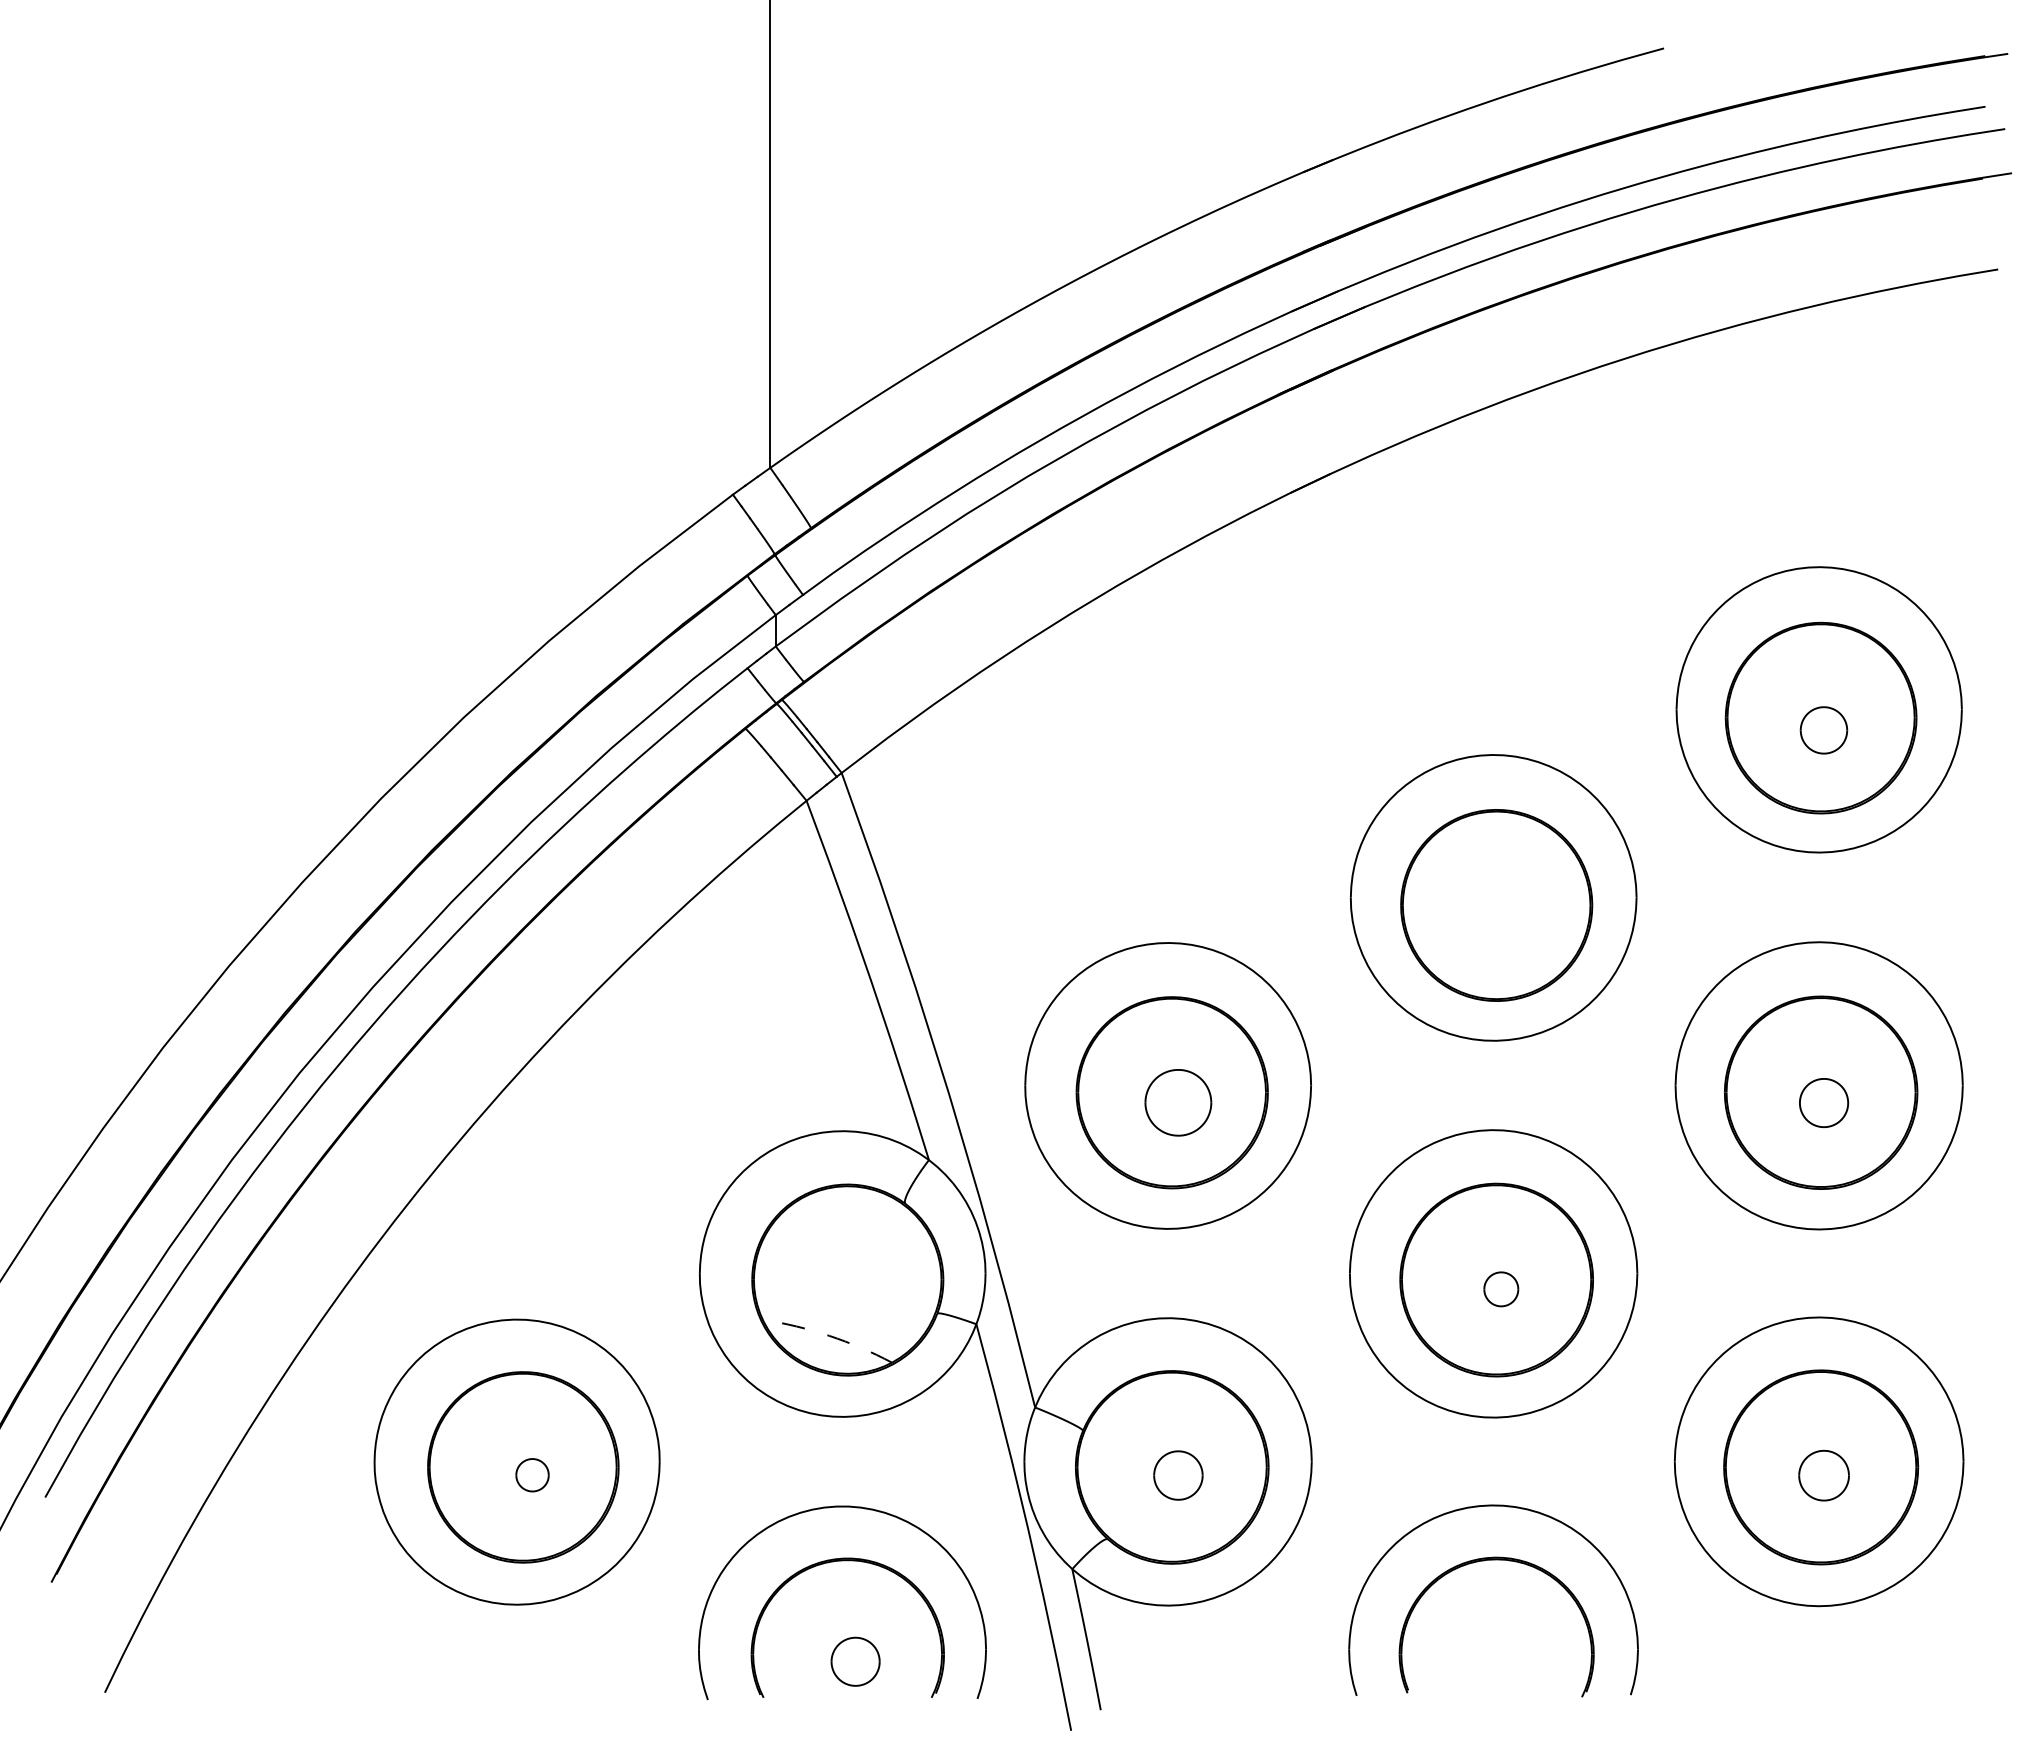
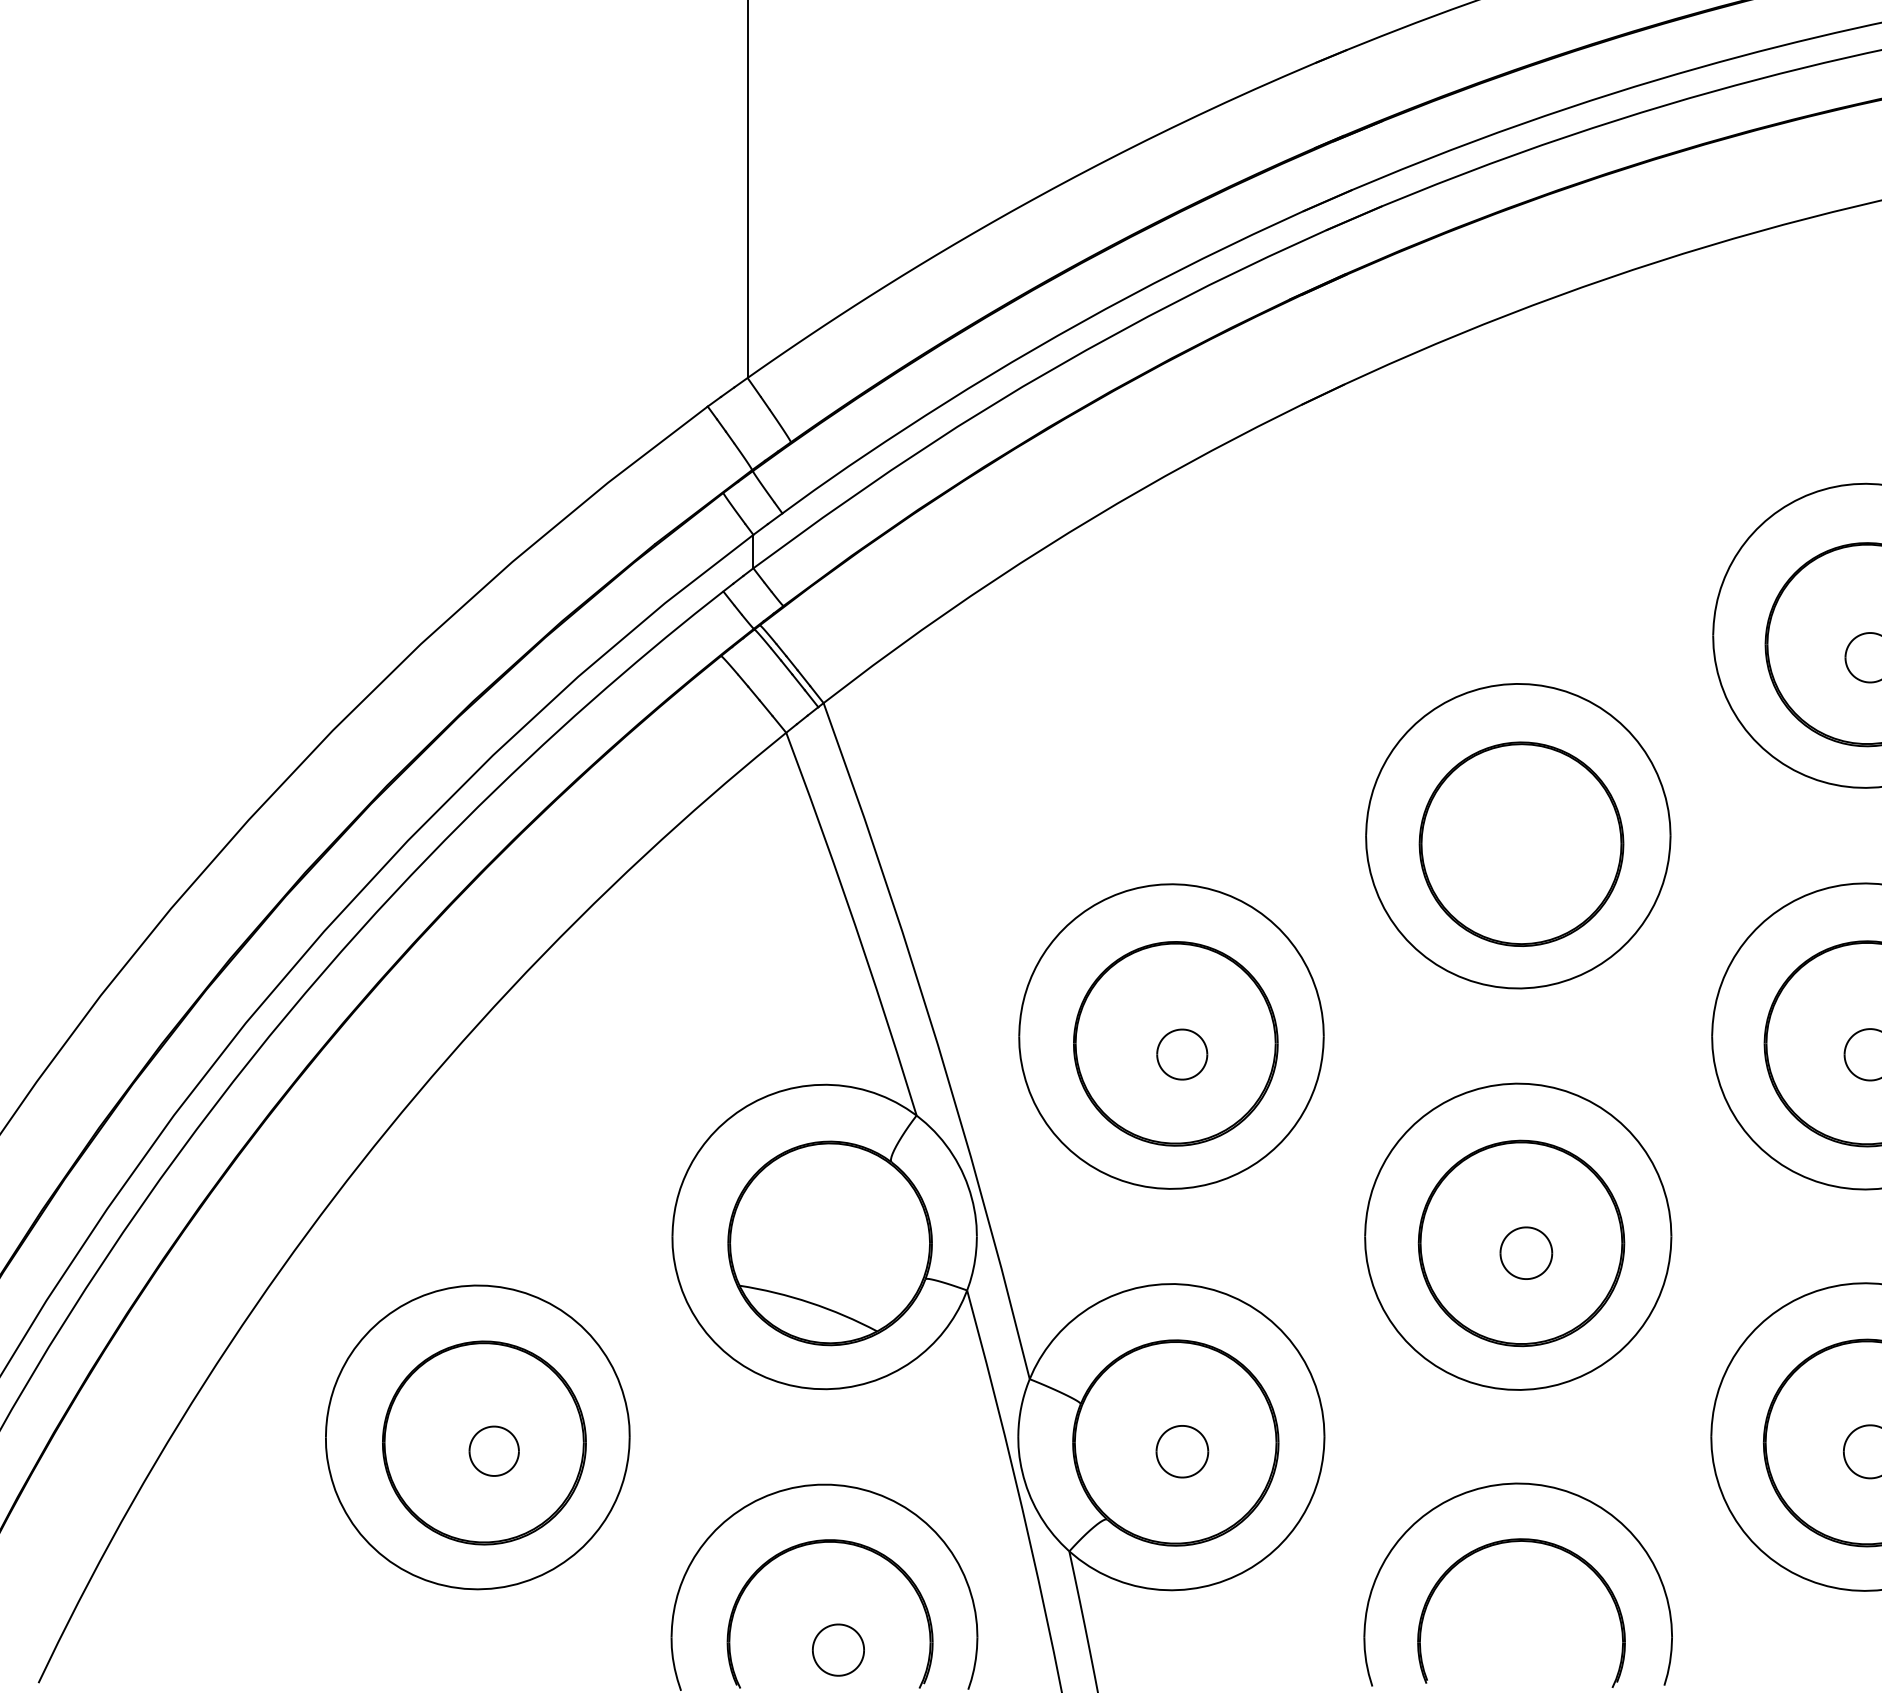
part: (1177, 1102) -> (1181, 1054), size x0.71
part: (1501, 1289) -> (1526, 1253), size x1.43
arc: (829, 1335) -> (810, 1302), dashed -> solid
part: (532, 1475) -> (494, 1451), size x1.43

